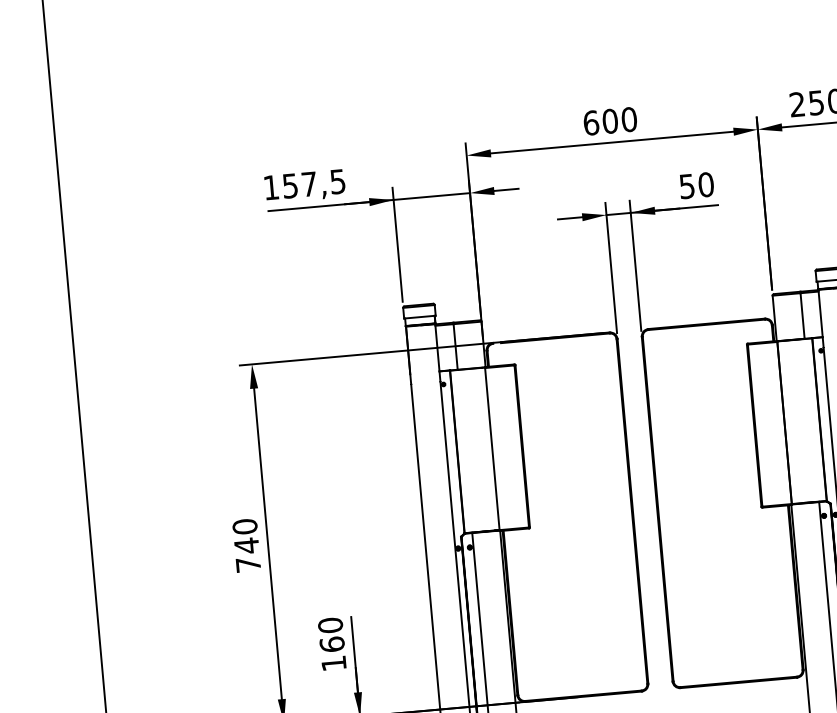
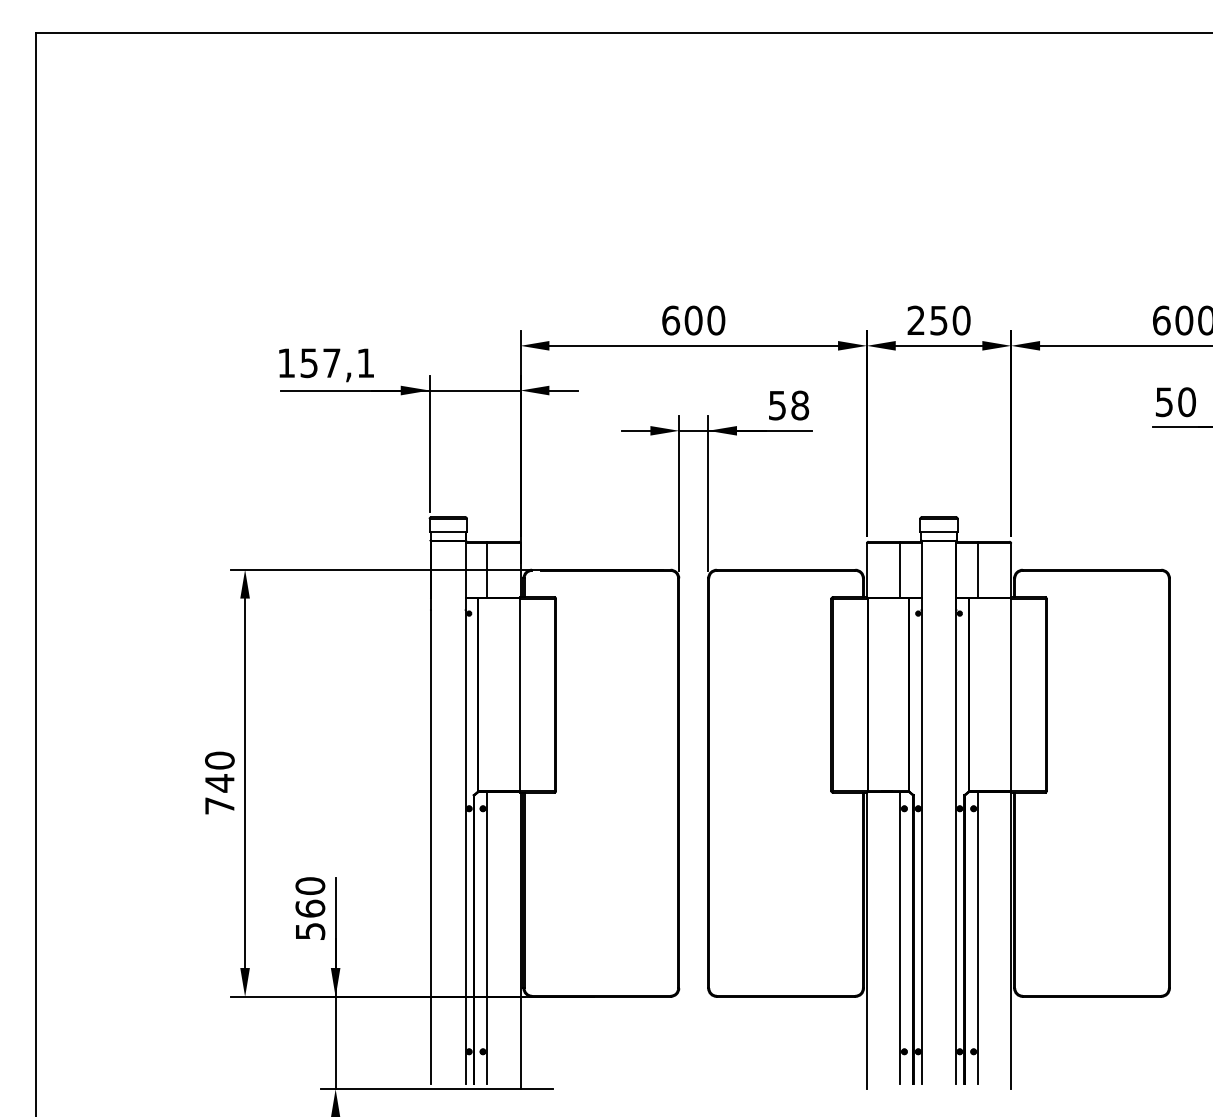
text: (337, 182) -> (365, 363), 157,5 -> 157,1
text: (706, 184) -> (800, 405), 50 -> 58
text: (334, 663) -> (310, 931), 160 -> 560

